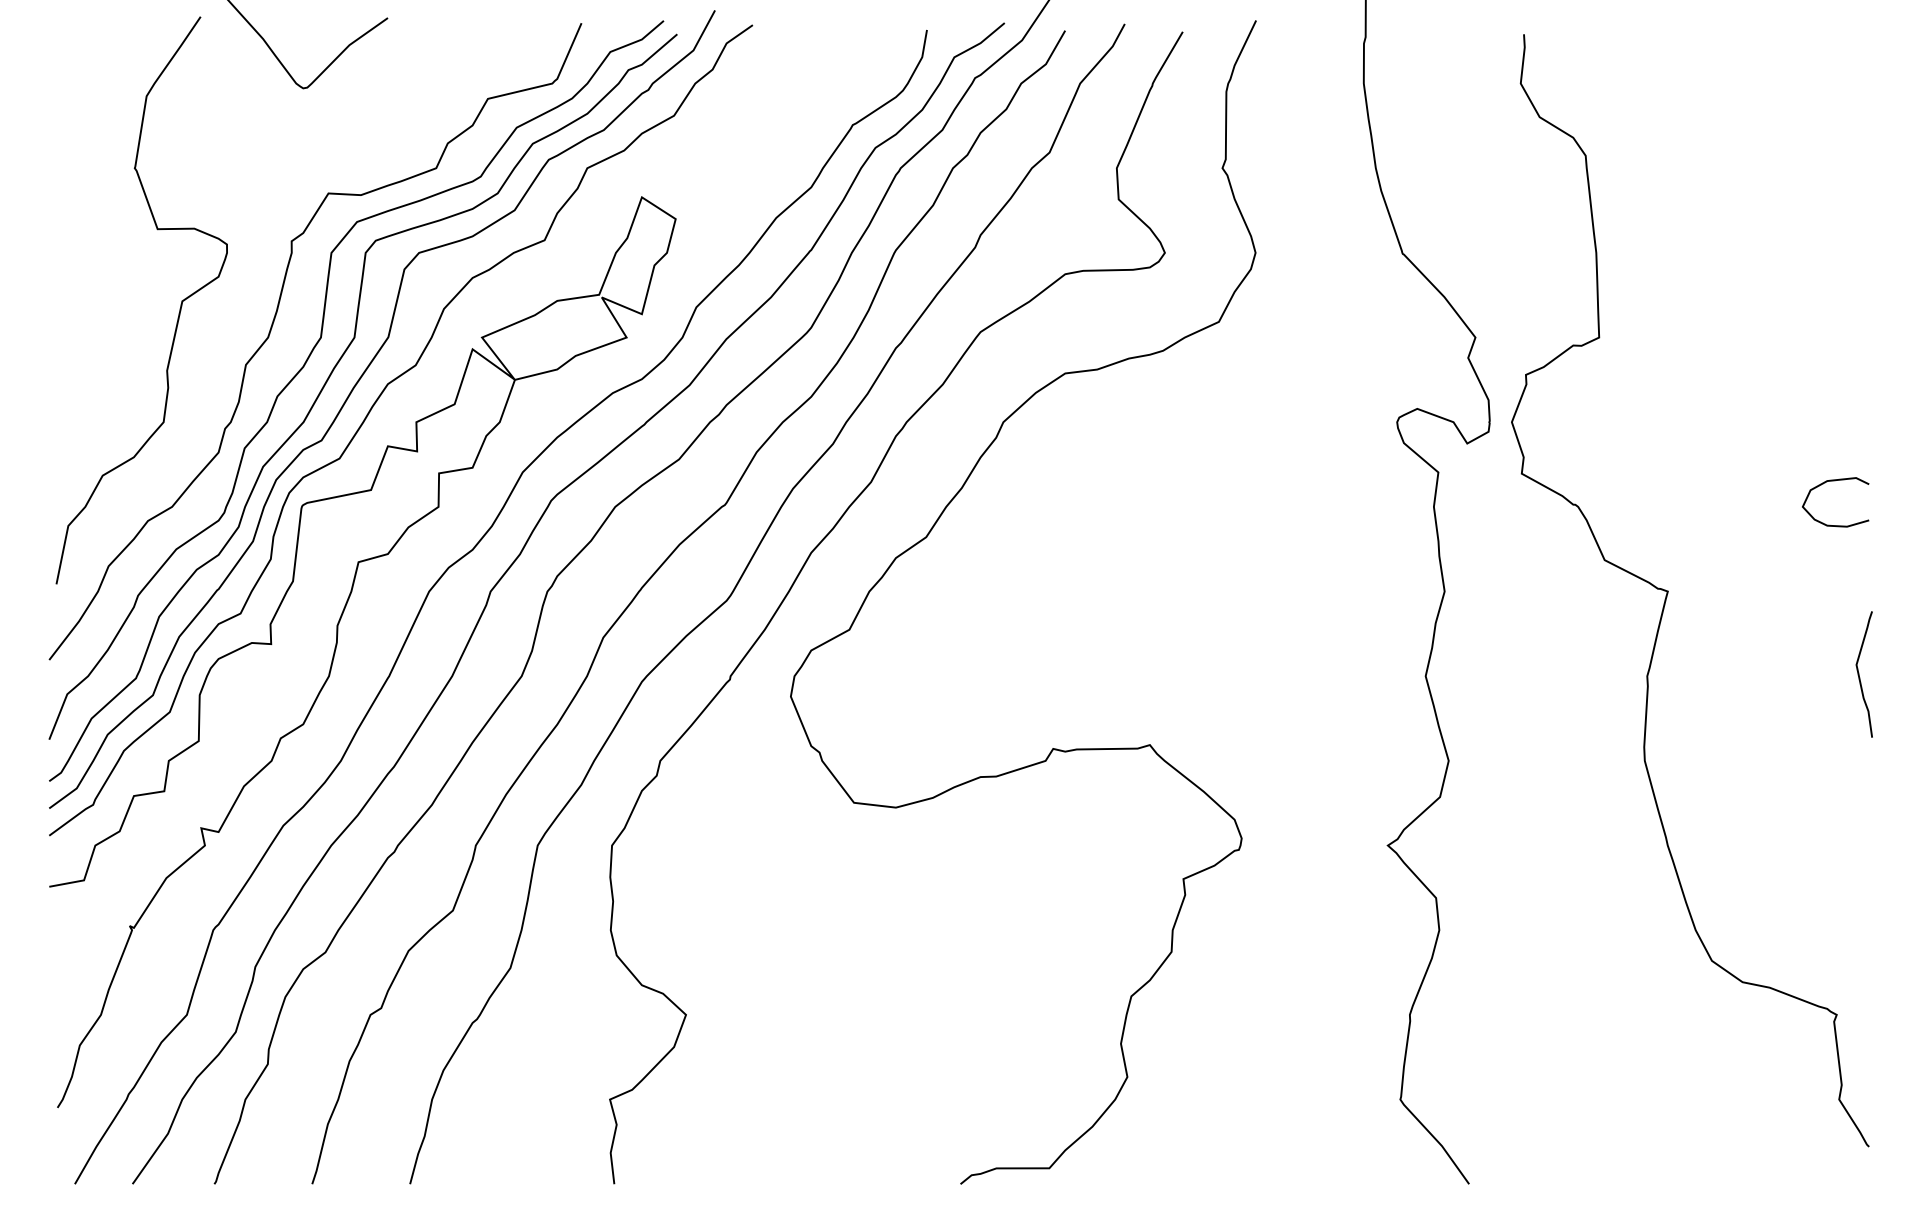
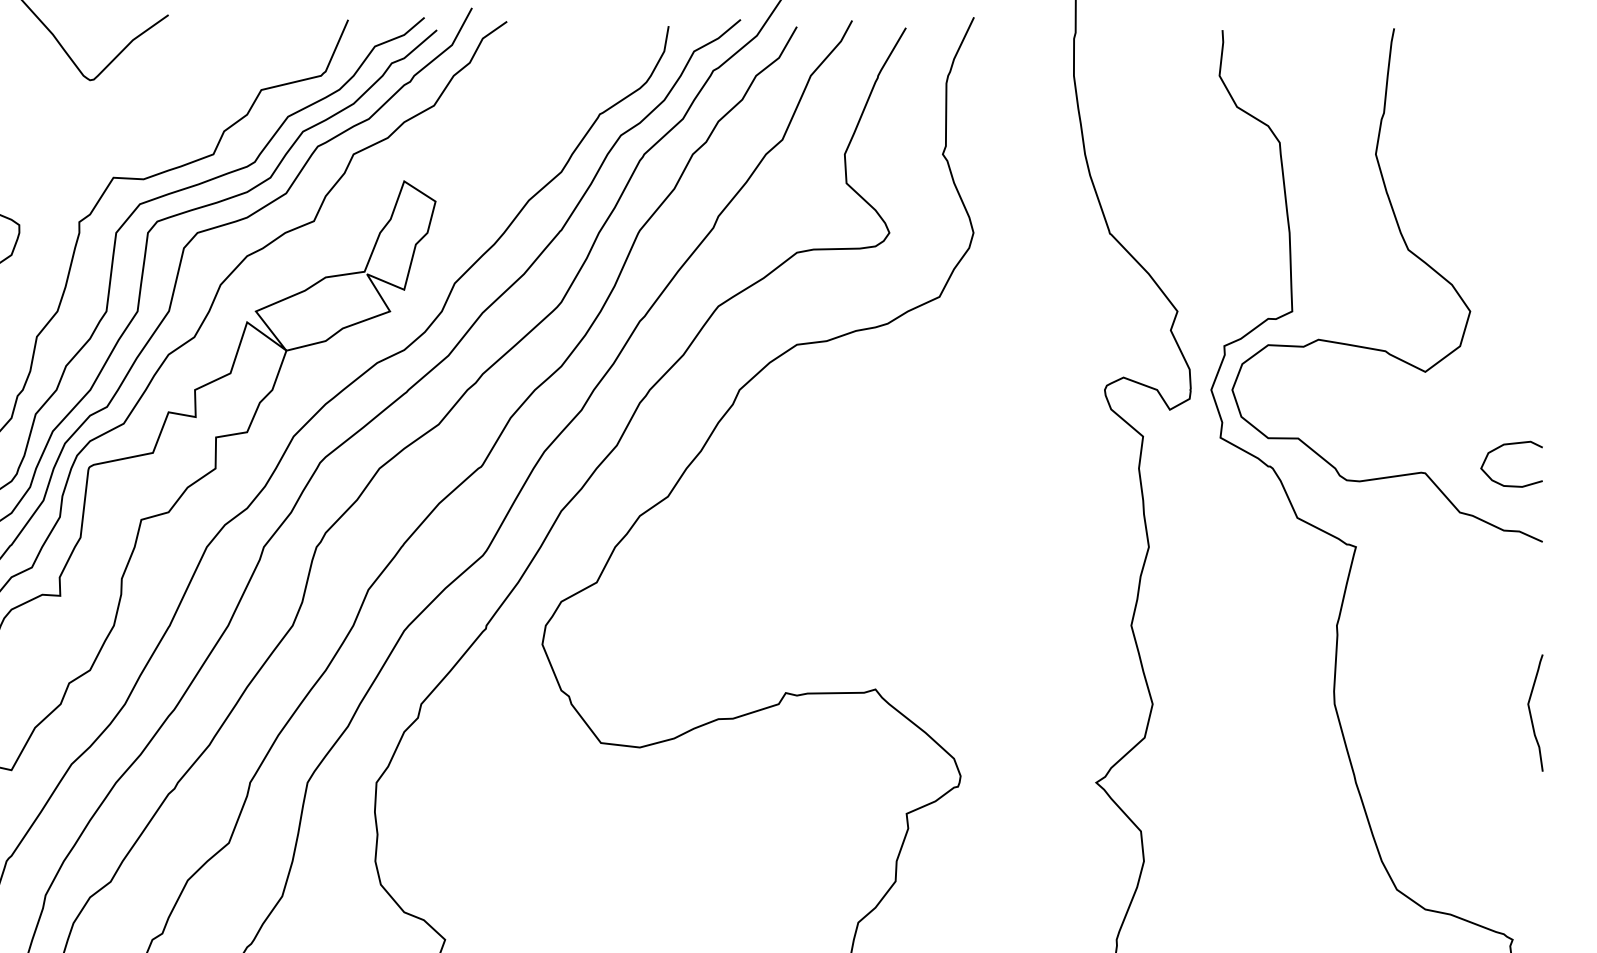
curve: (1726, 274) -> (1410, 252), added
curve: (1859, 674) -> (1531, 713), moved

